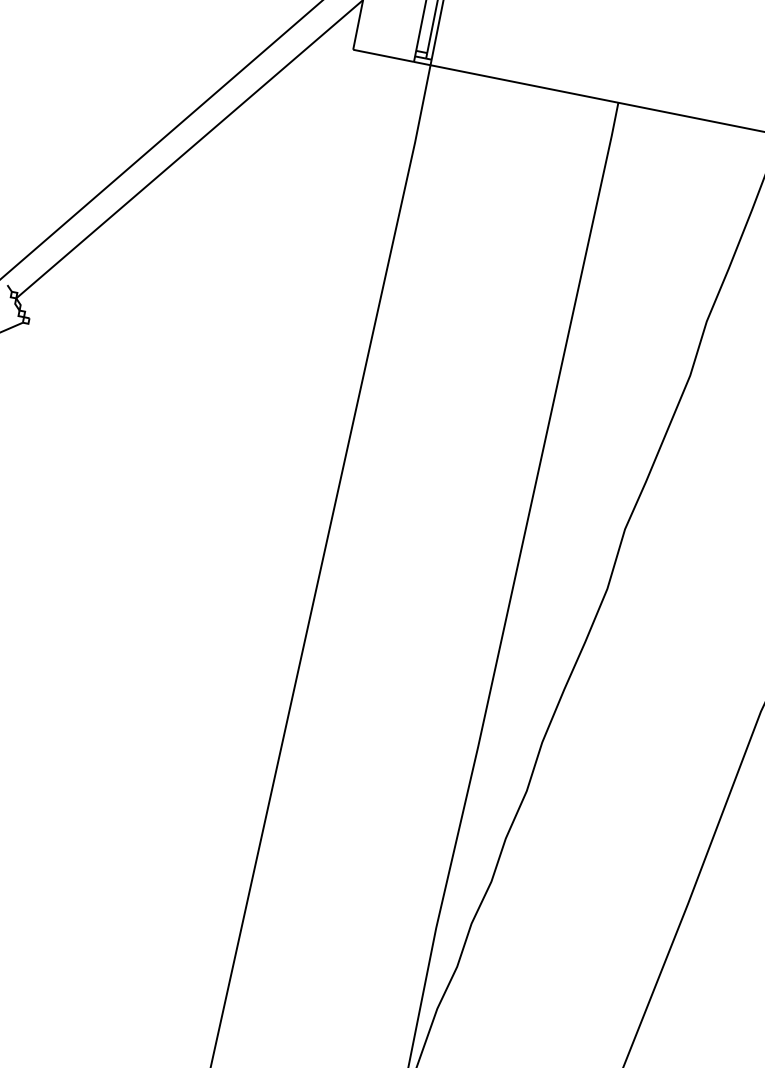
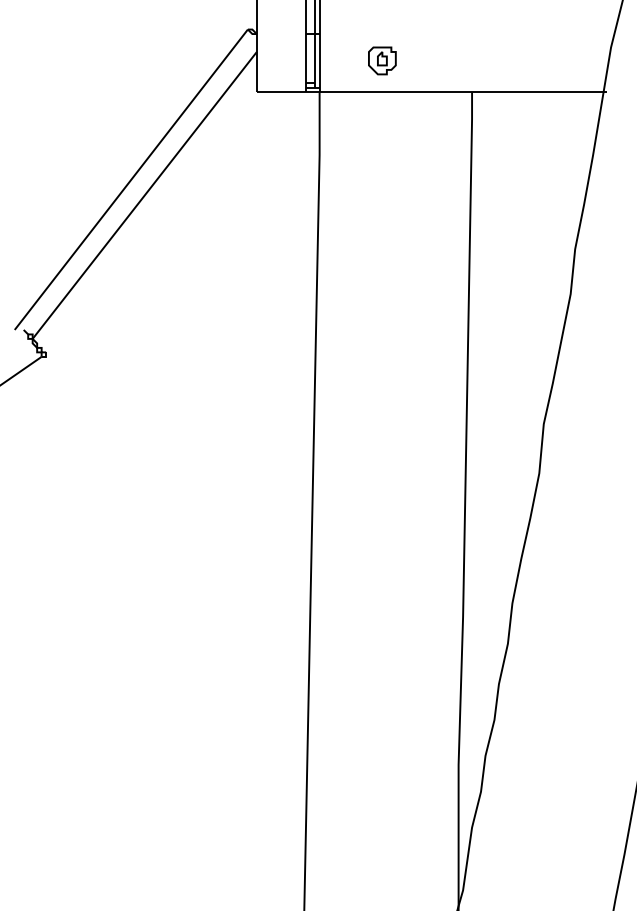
part: (515, 41) -> (382, 60), added

